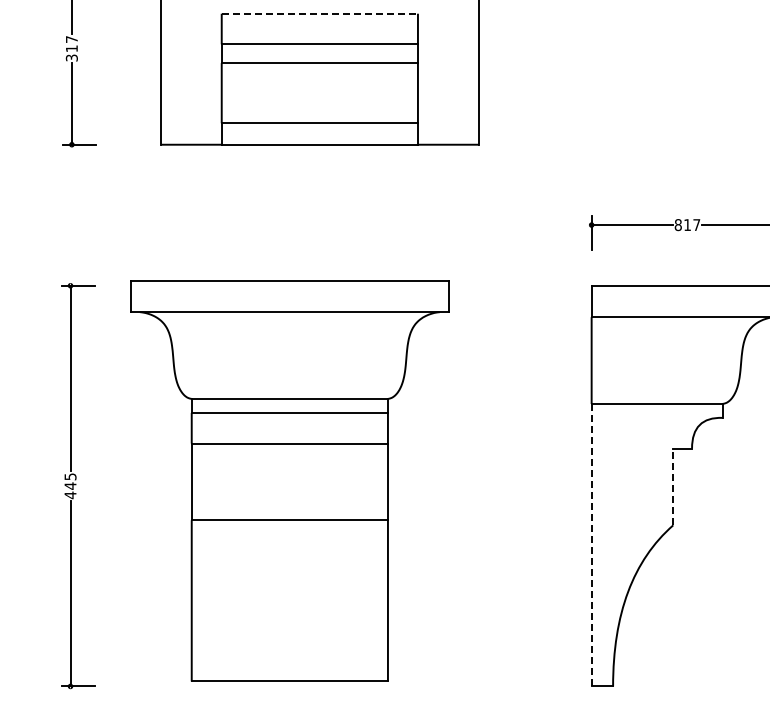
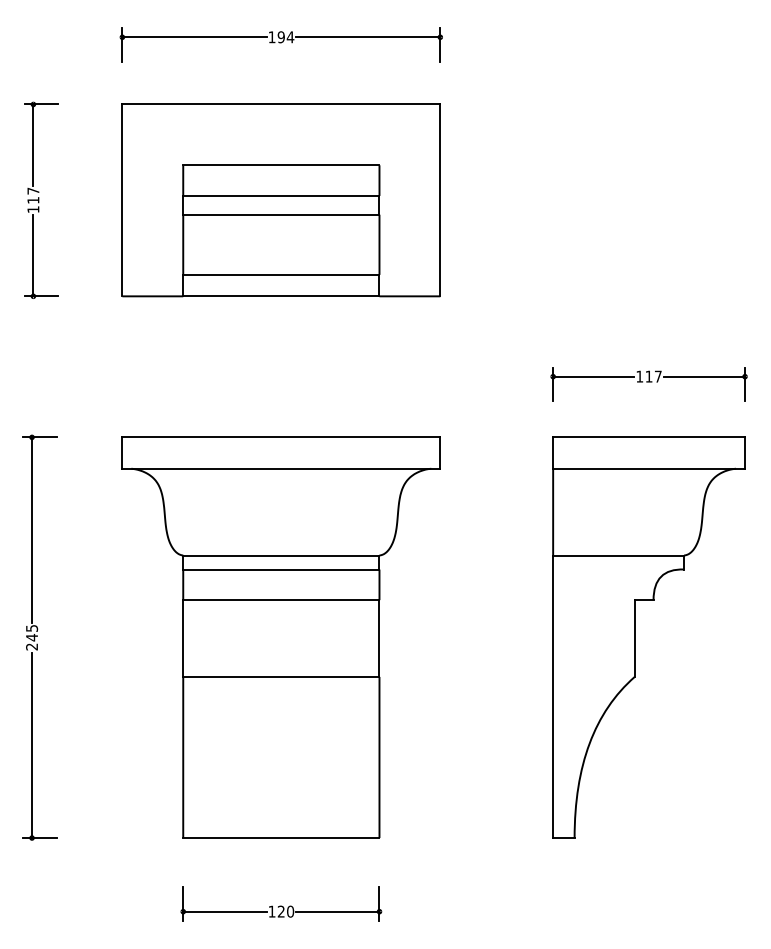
line: (319, 13) -> (281, 165), dashed -> solid
text: (71, 57) -> (33, 209), 317 -> 117
text: (677, 224) -> (639, 376), 817 -> 117
part: (288, 480) -> (280, 637), moved
line: (672, 486) -> (634, 638), dashed -> solid
text: (69, 494) -> (31, 646), 445 -> 245
line: (591, 545) -> (553, 697), dashed -> solid

